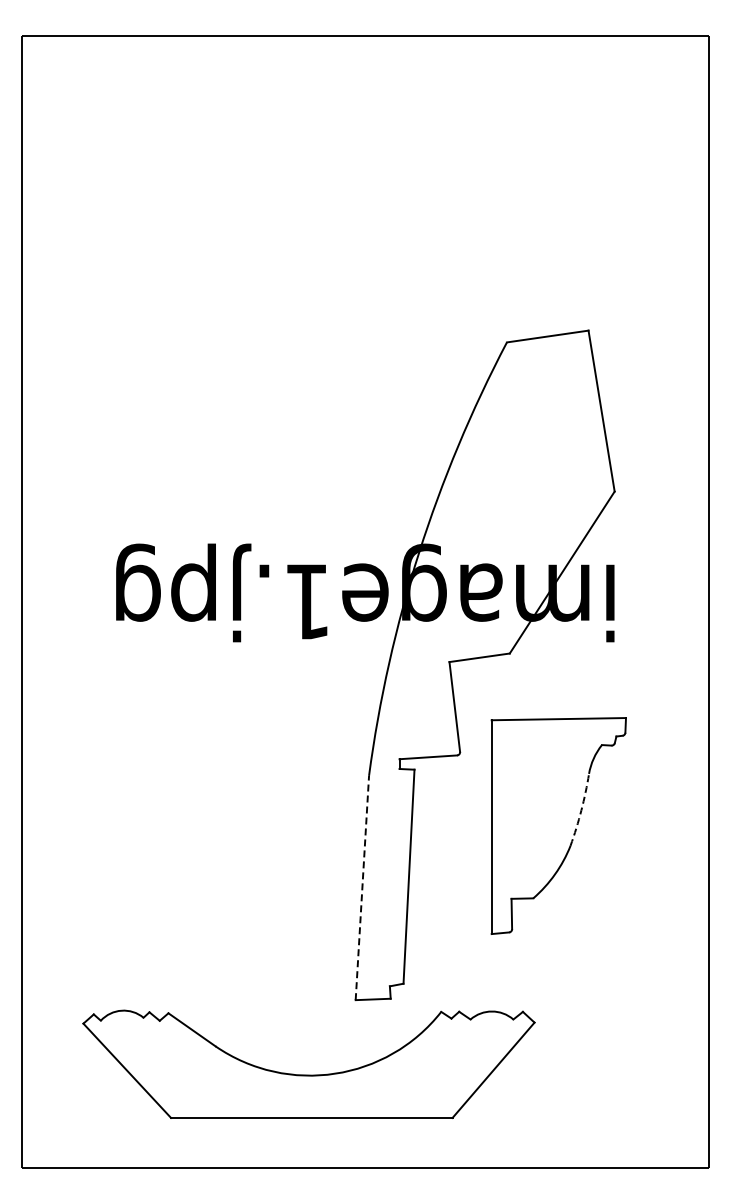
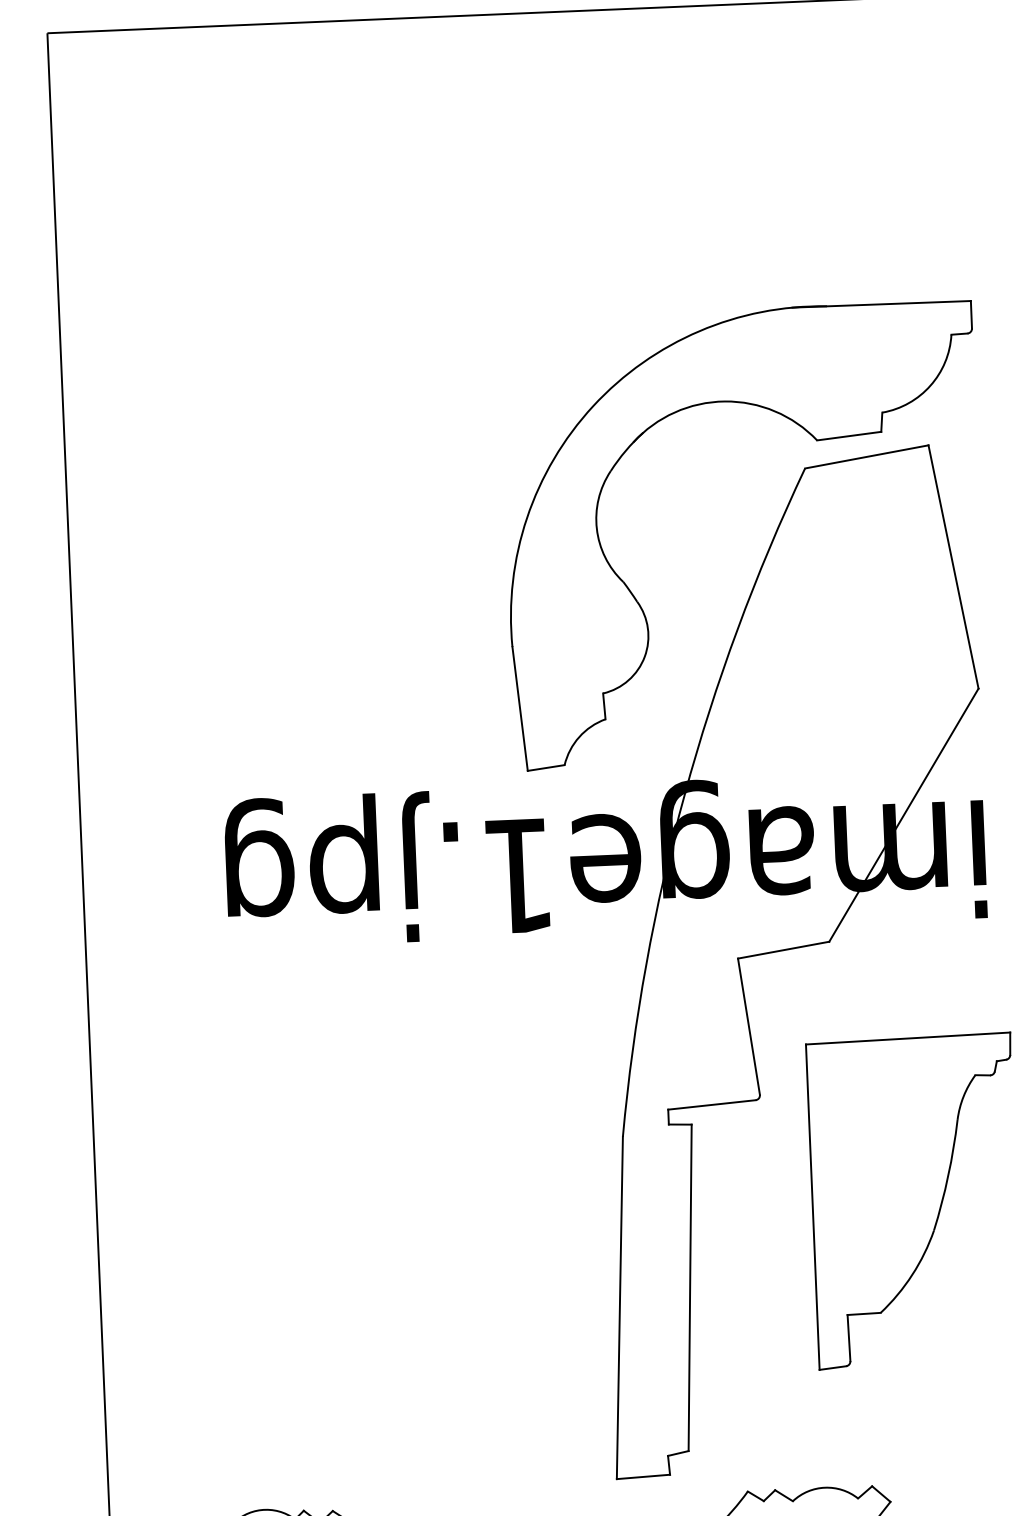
part: (515, 325) -> (817, 442), added
arc: (581, 810) -> (948, 1176), dashed -> solid
line: (362, 887) -> (620, 1307), dashed -> solid

